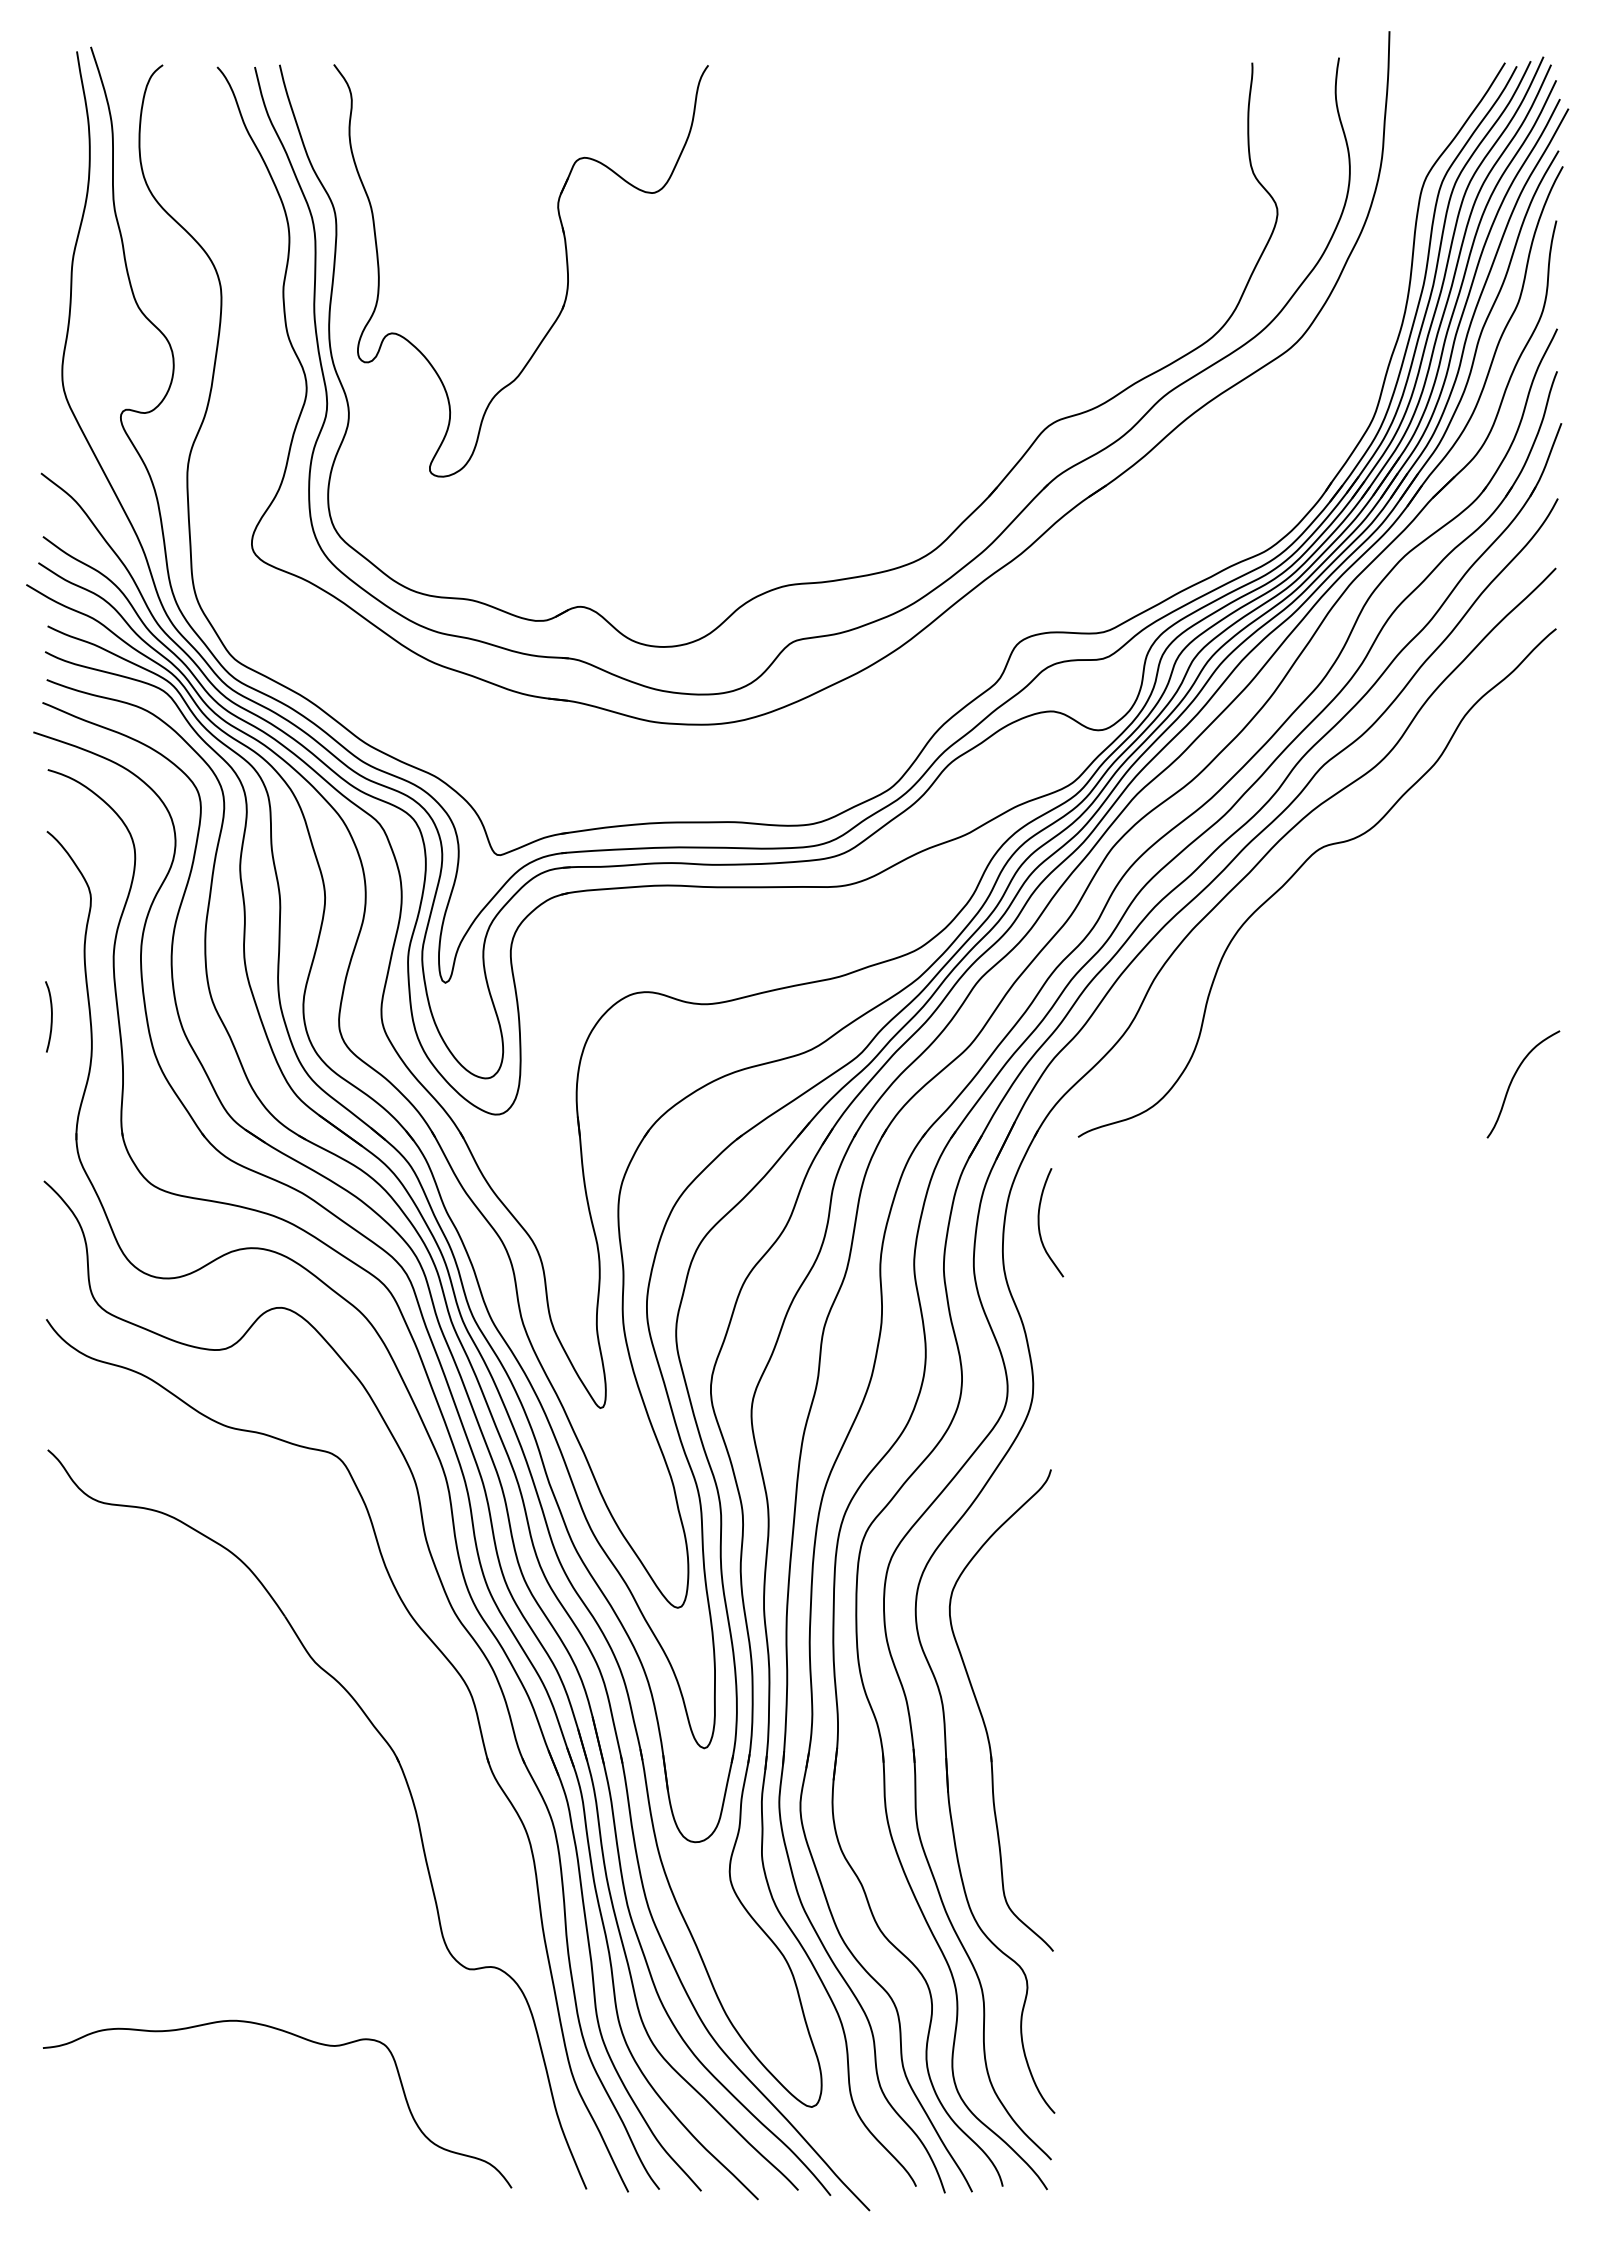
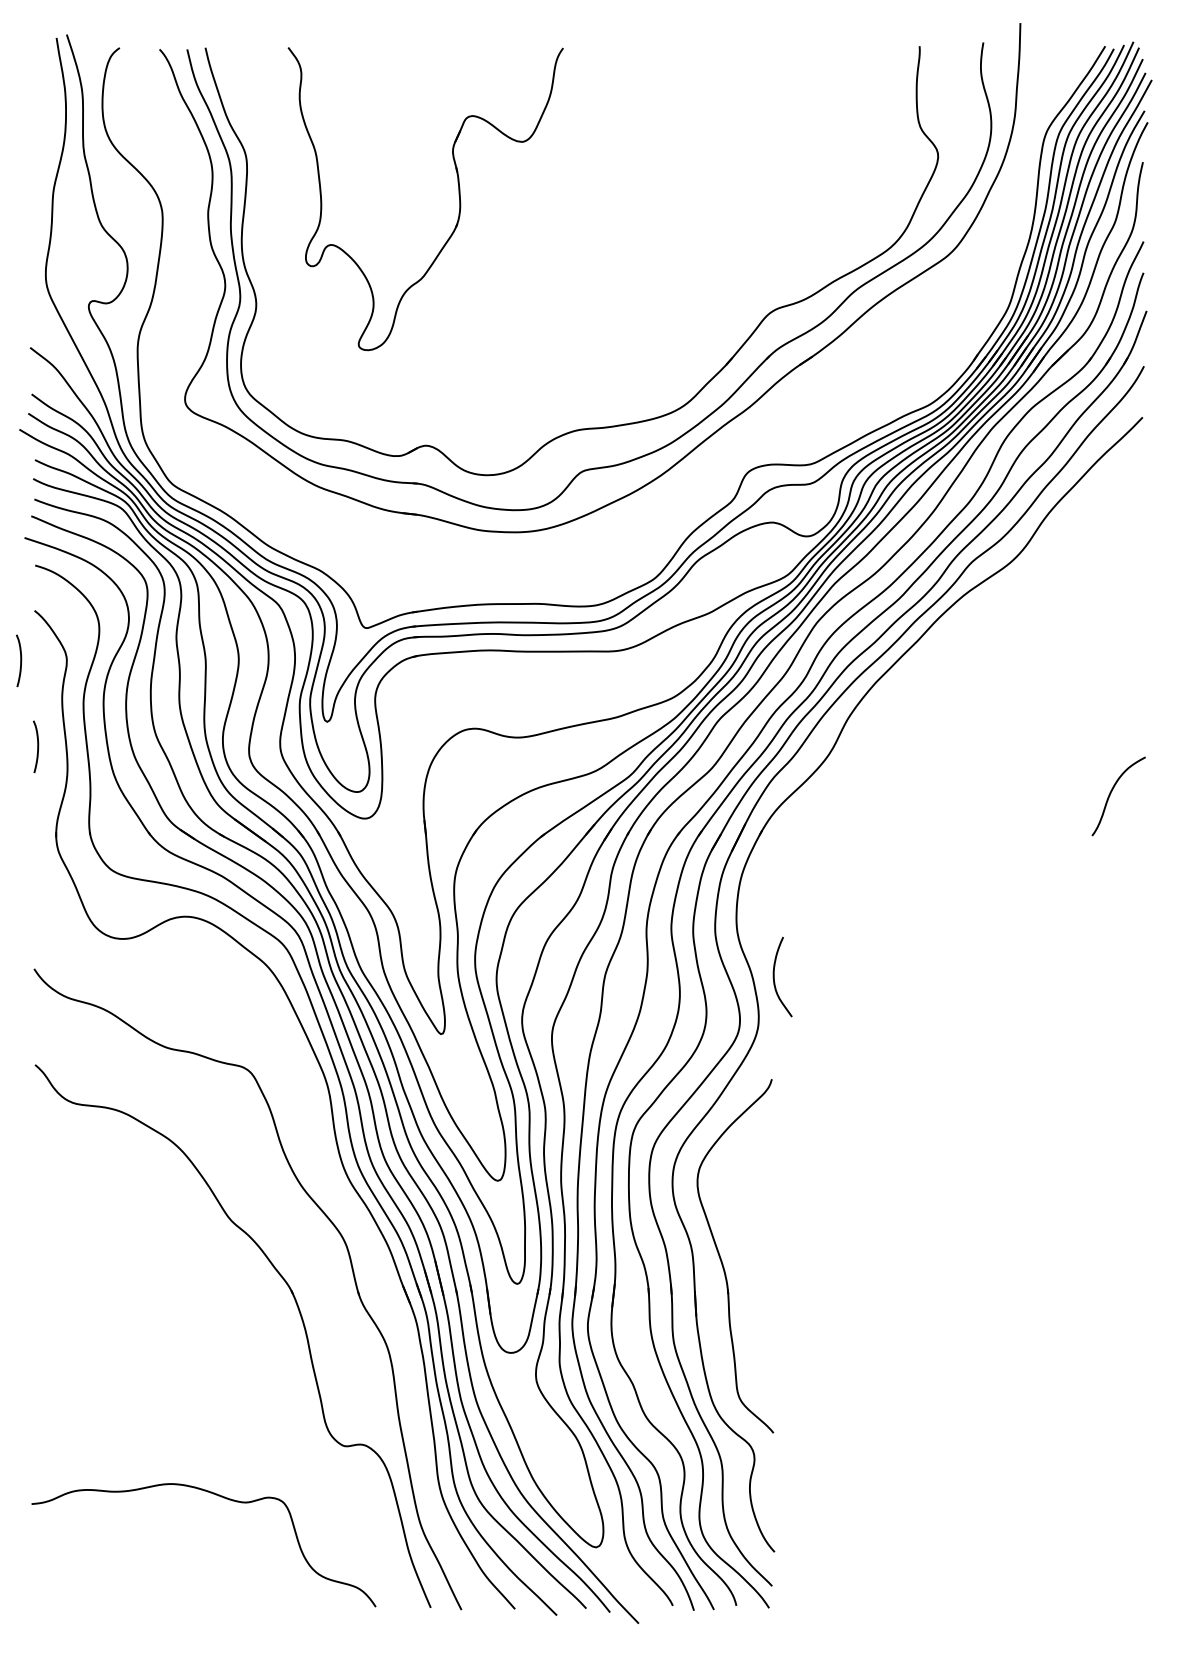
part: (565, 266) -> (458, 195), moved
curve: (1298, 872) -> (953, 640), removed
curve: (27, 899) -> (20, 660), added
curve: (1039, 1222) -> (774, 976), moved
part: (455, 1616) -> (334, 1187), removed

